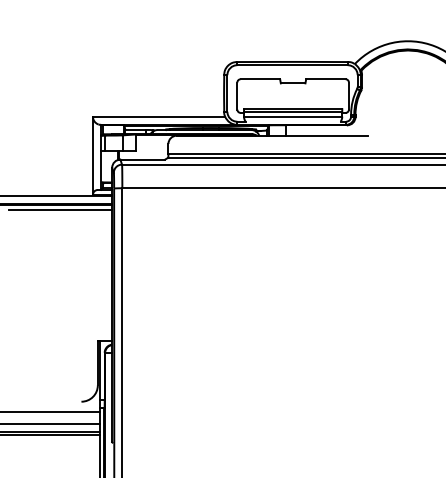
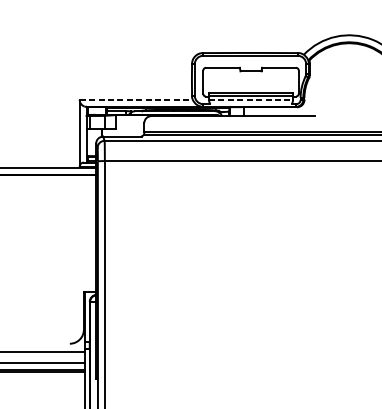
line: (159, 116) -> (136, 99), solid -> dashed
line: (293, 116) -> (251, 99), solid -> dashed
line: (60, 209) -> (51, 179), removed

